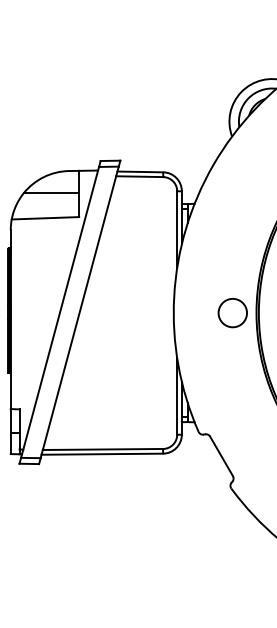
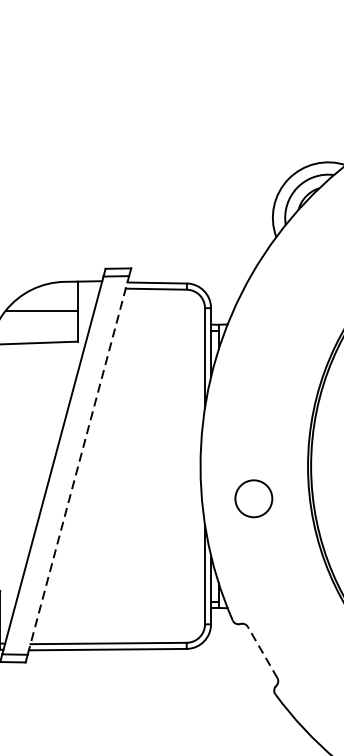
line: (79, 312) -> (78, 465), solid -> dashed
circle: (232, 313) -> (253, 499), moved
line: (221, 456) -> (262, 652), solid -> dashed

